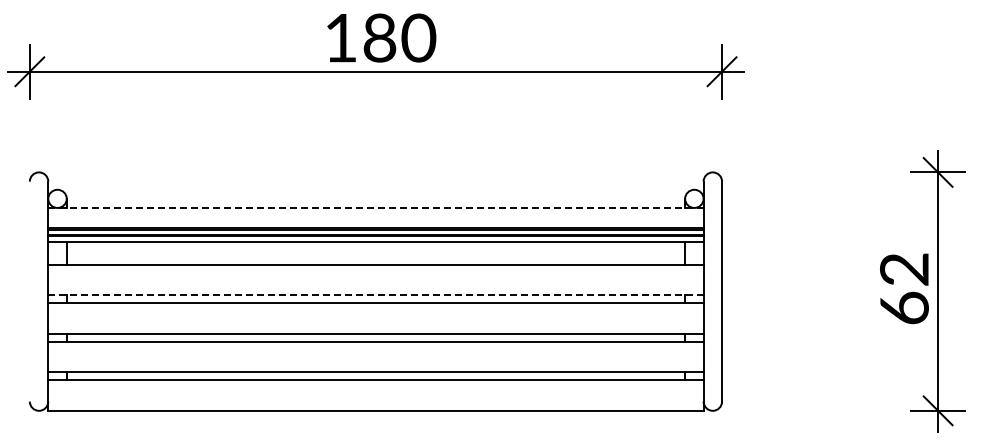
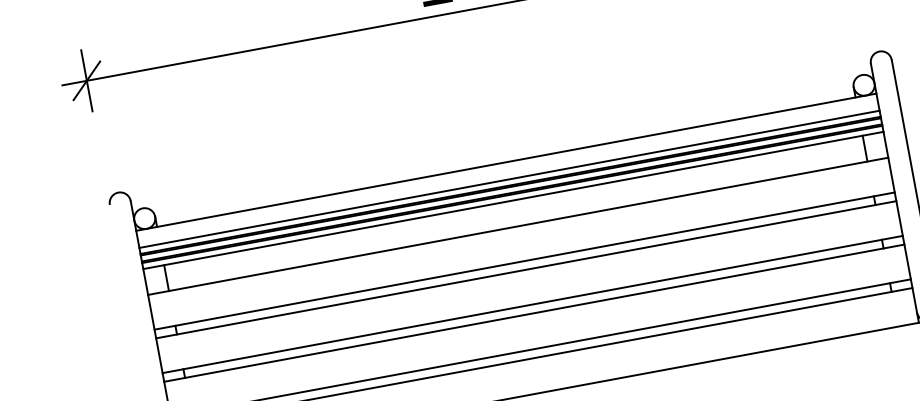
line: (375, 207) -> (505, 161), dashed -> solid
line: (375, 223) -> (509, 179), added
line: (375, 295) -> (524, 261), dashed -> solid

